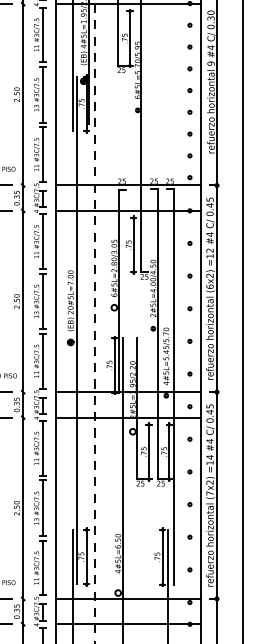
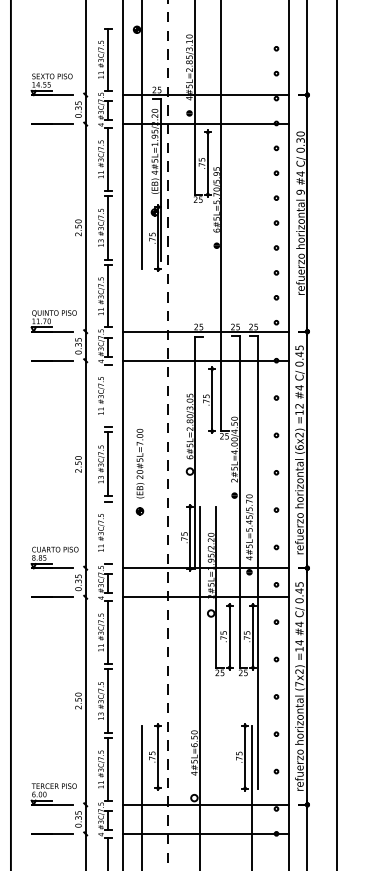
line: (43, 241) -> (108, 395), removed
line: (77, 330) -> (147, 497), removed
line: (43, 360) -> (108, 532), removed

